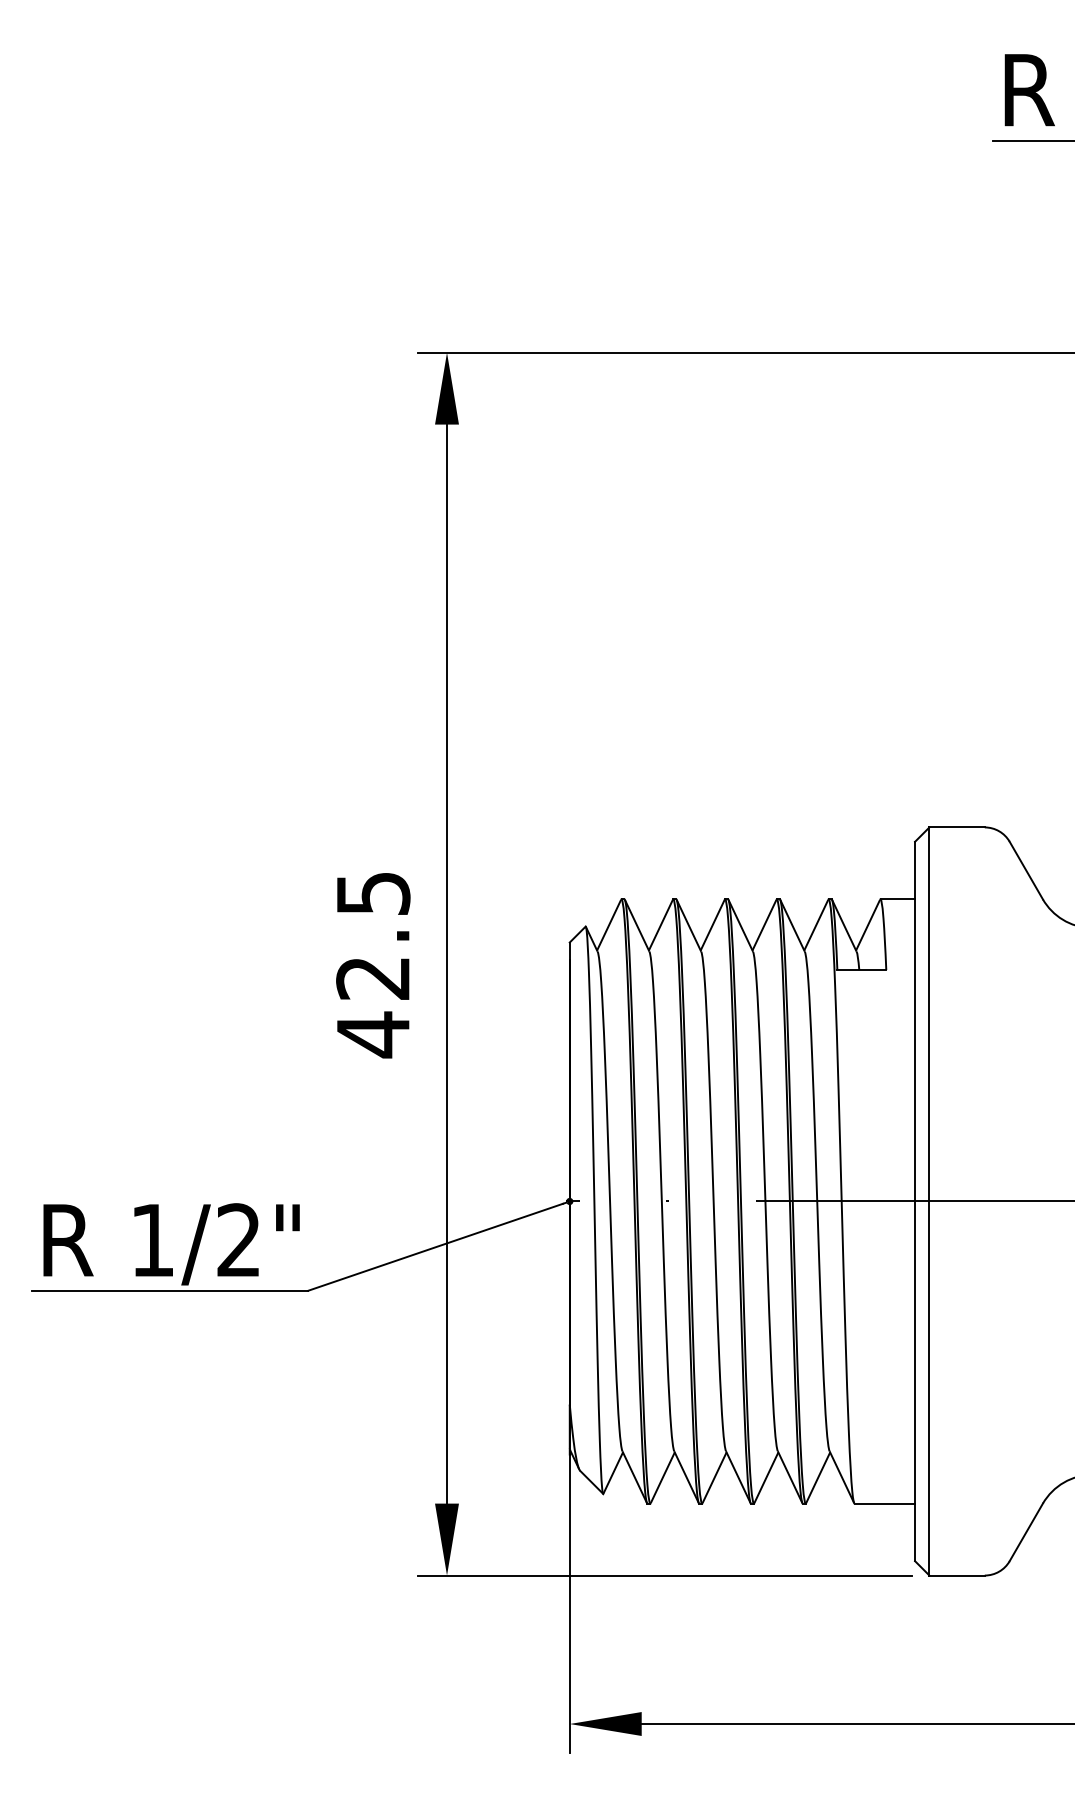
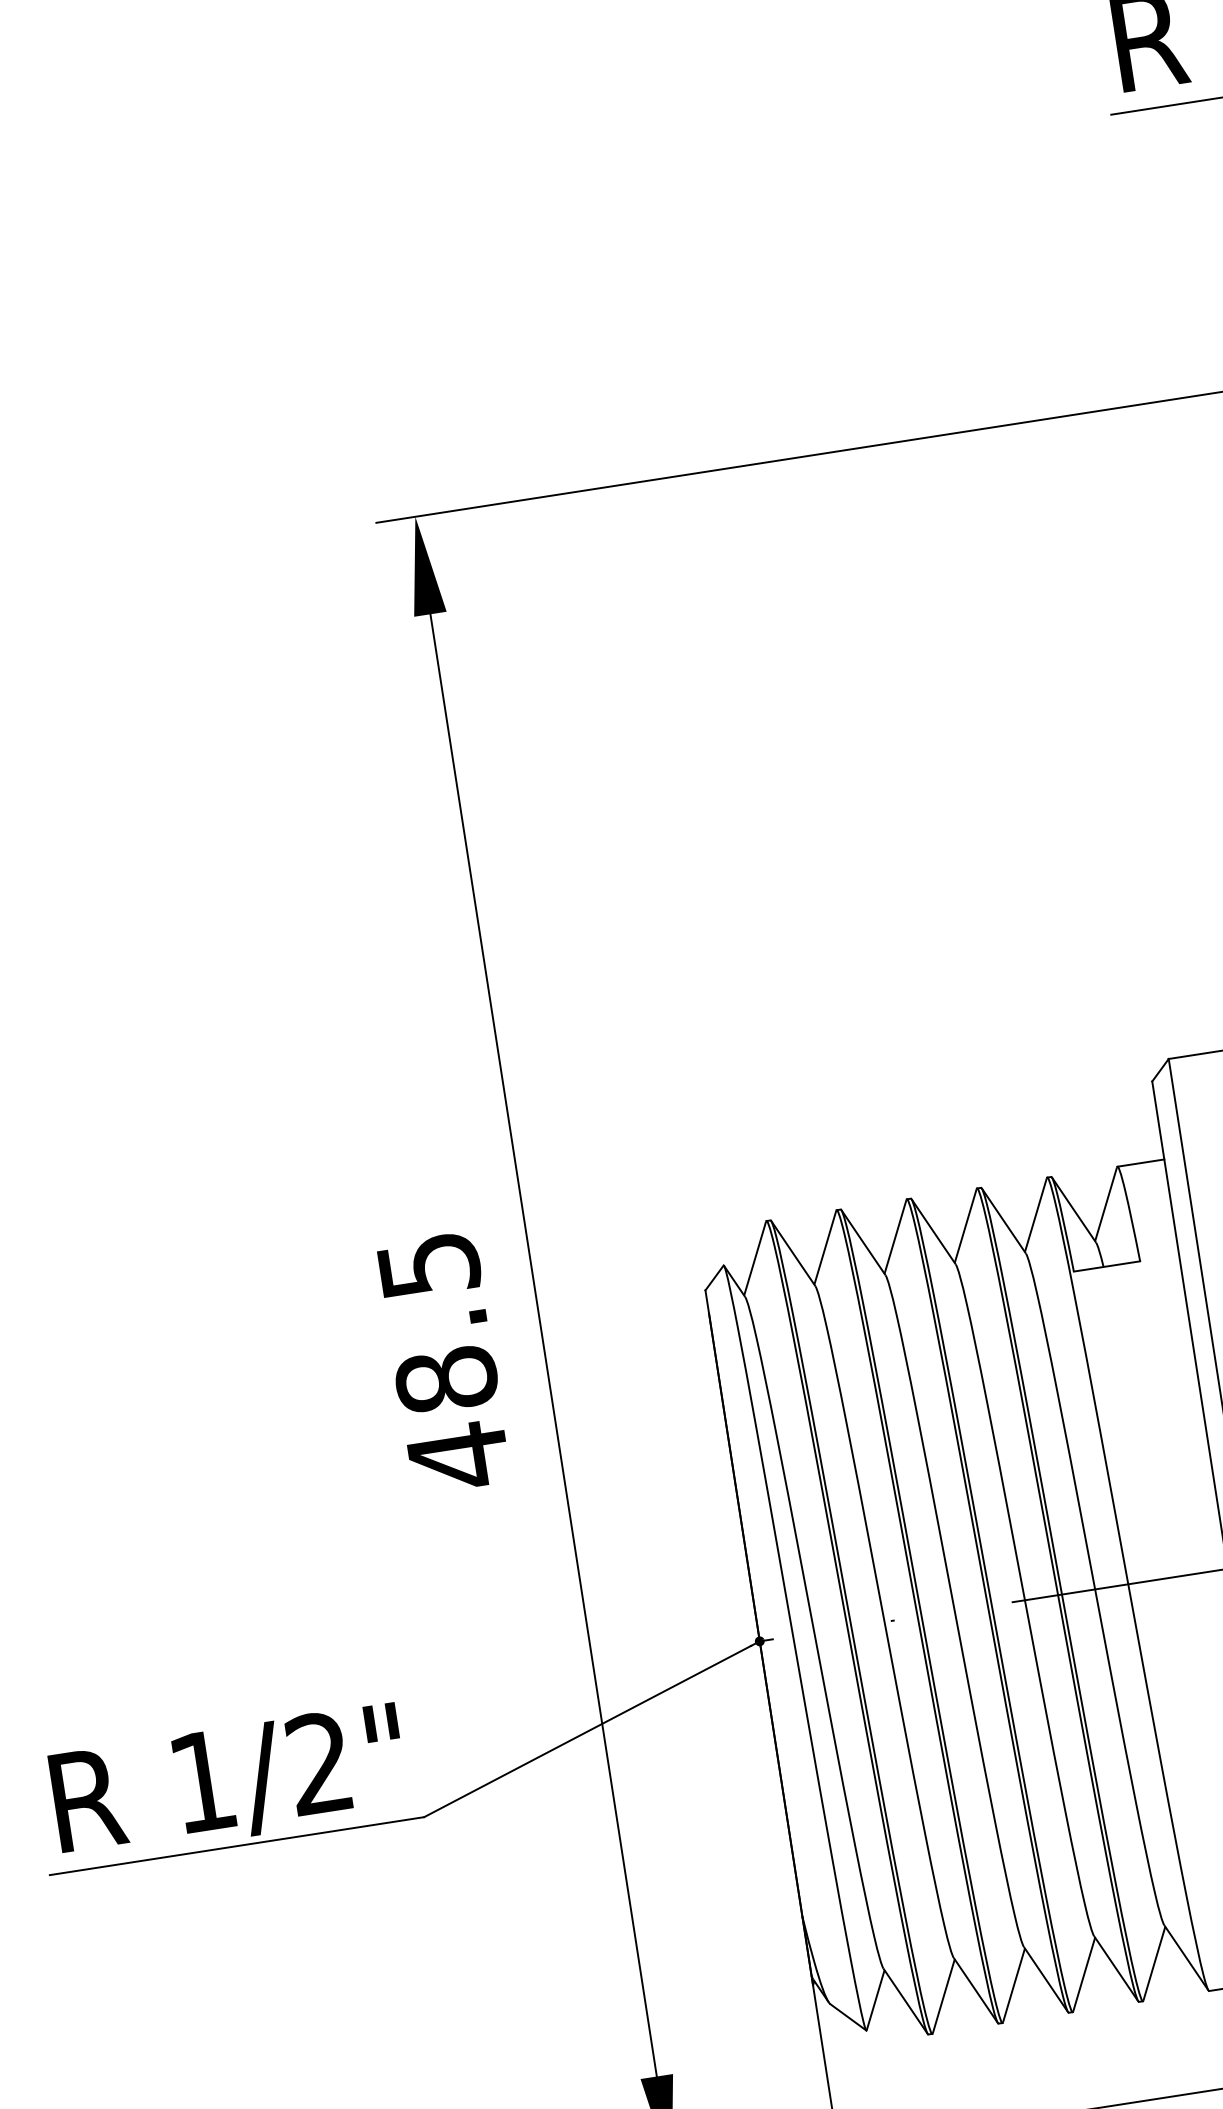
text: (373, 978) -> (447, 1380), 42.5 -> 48.5

